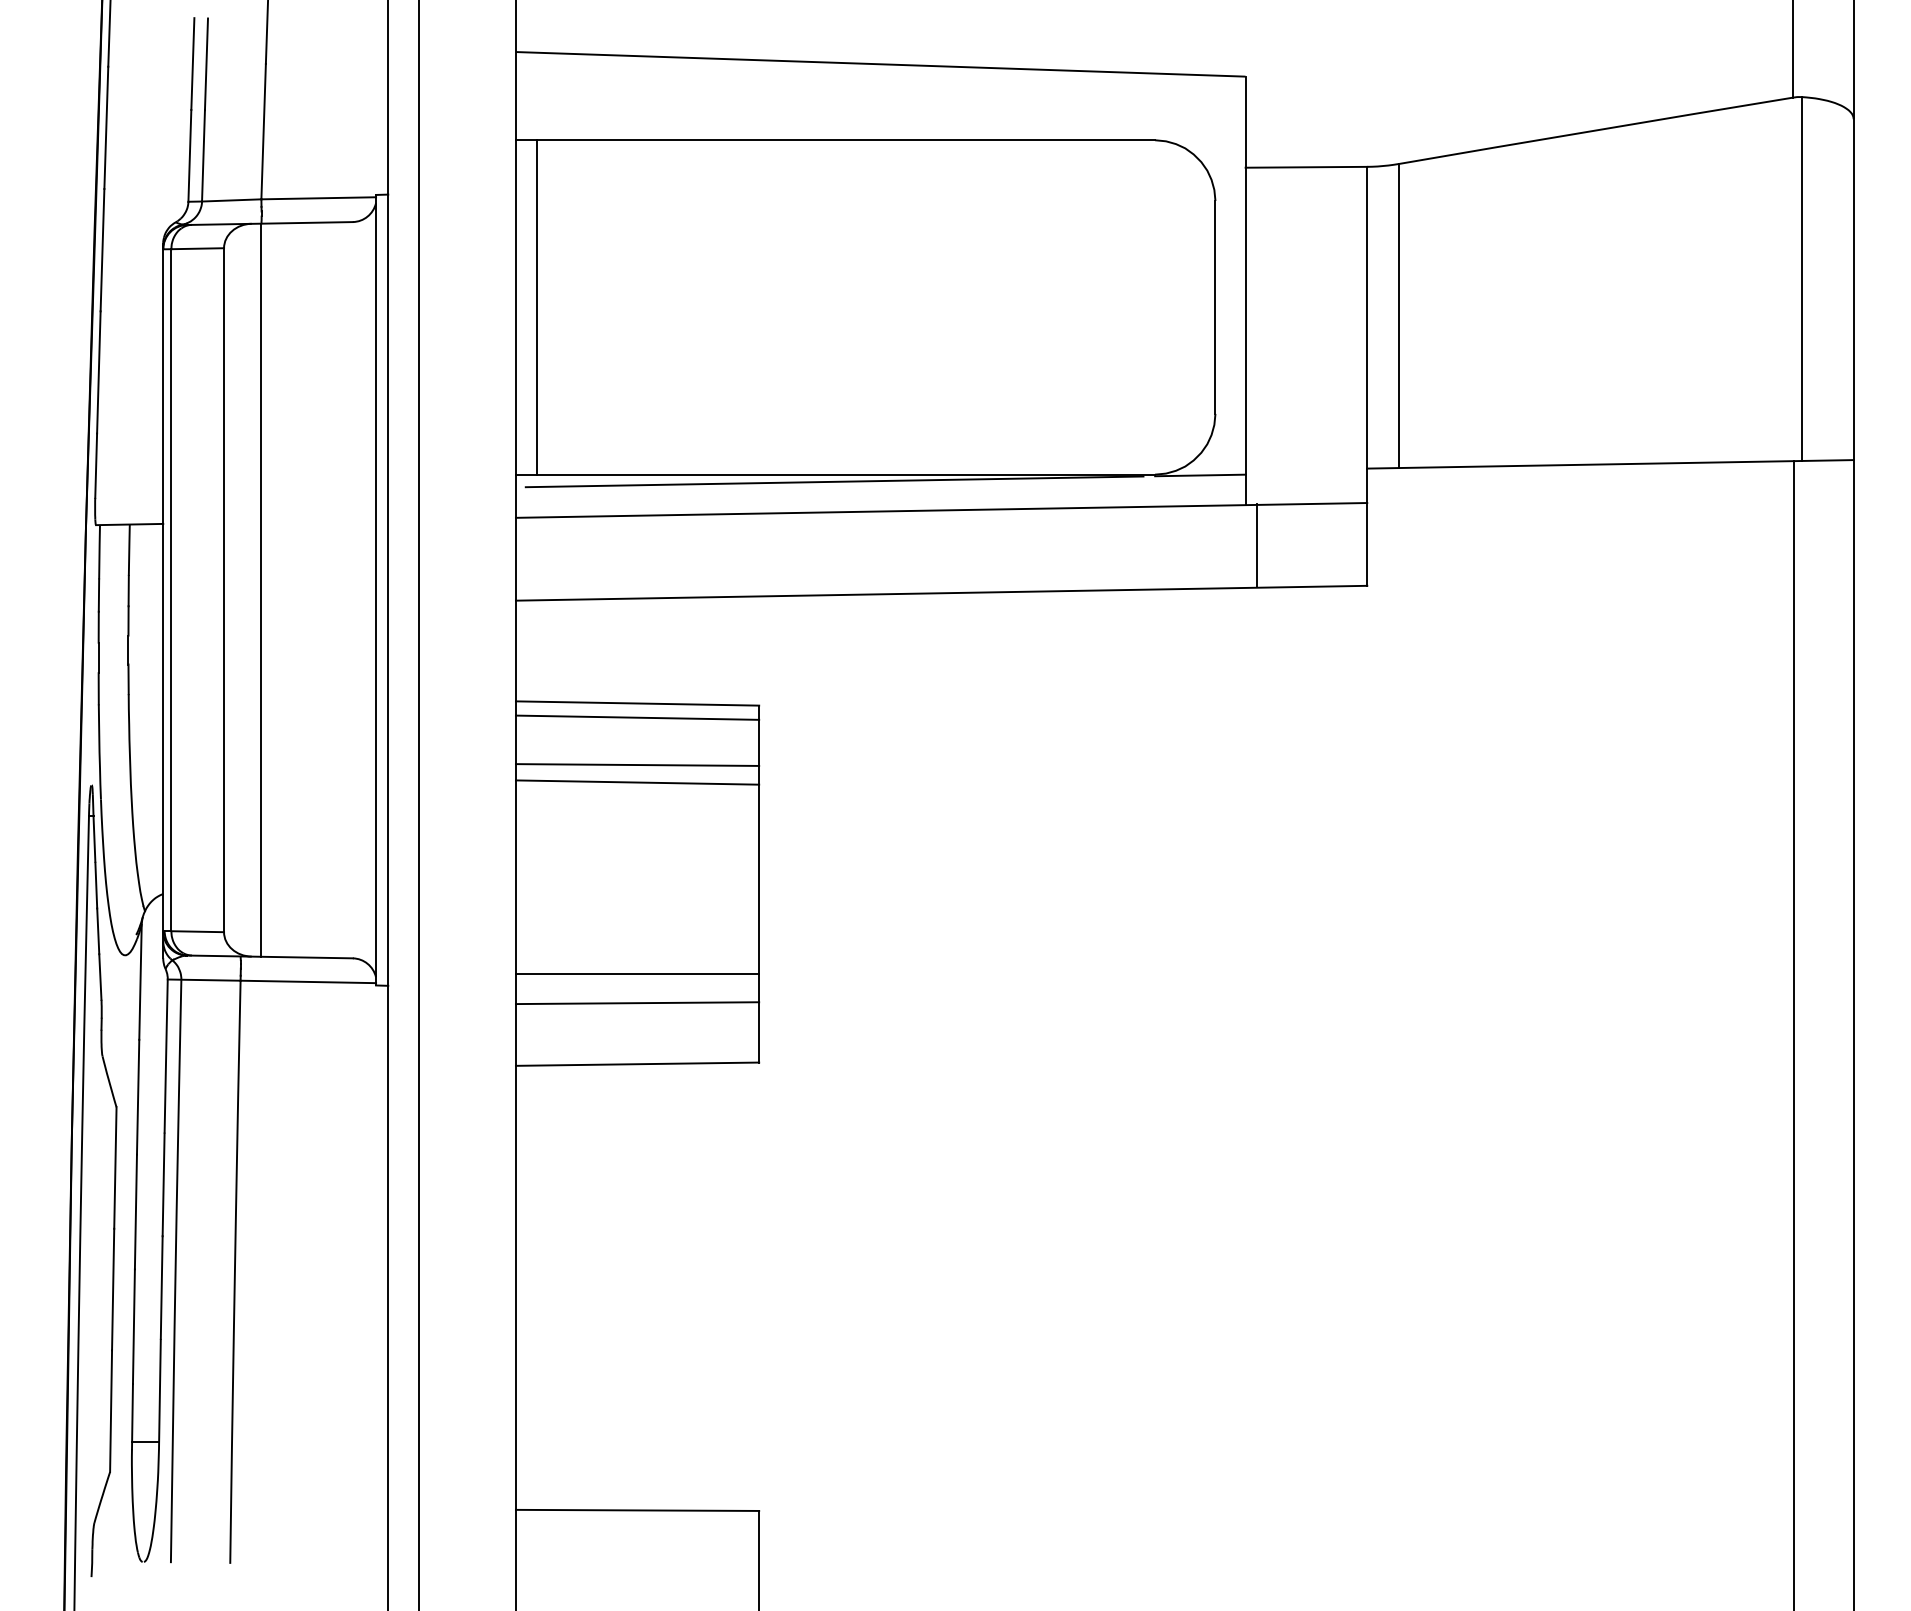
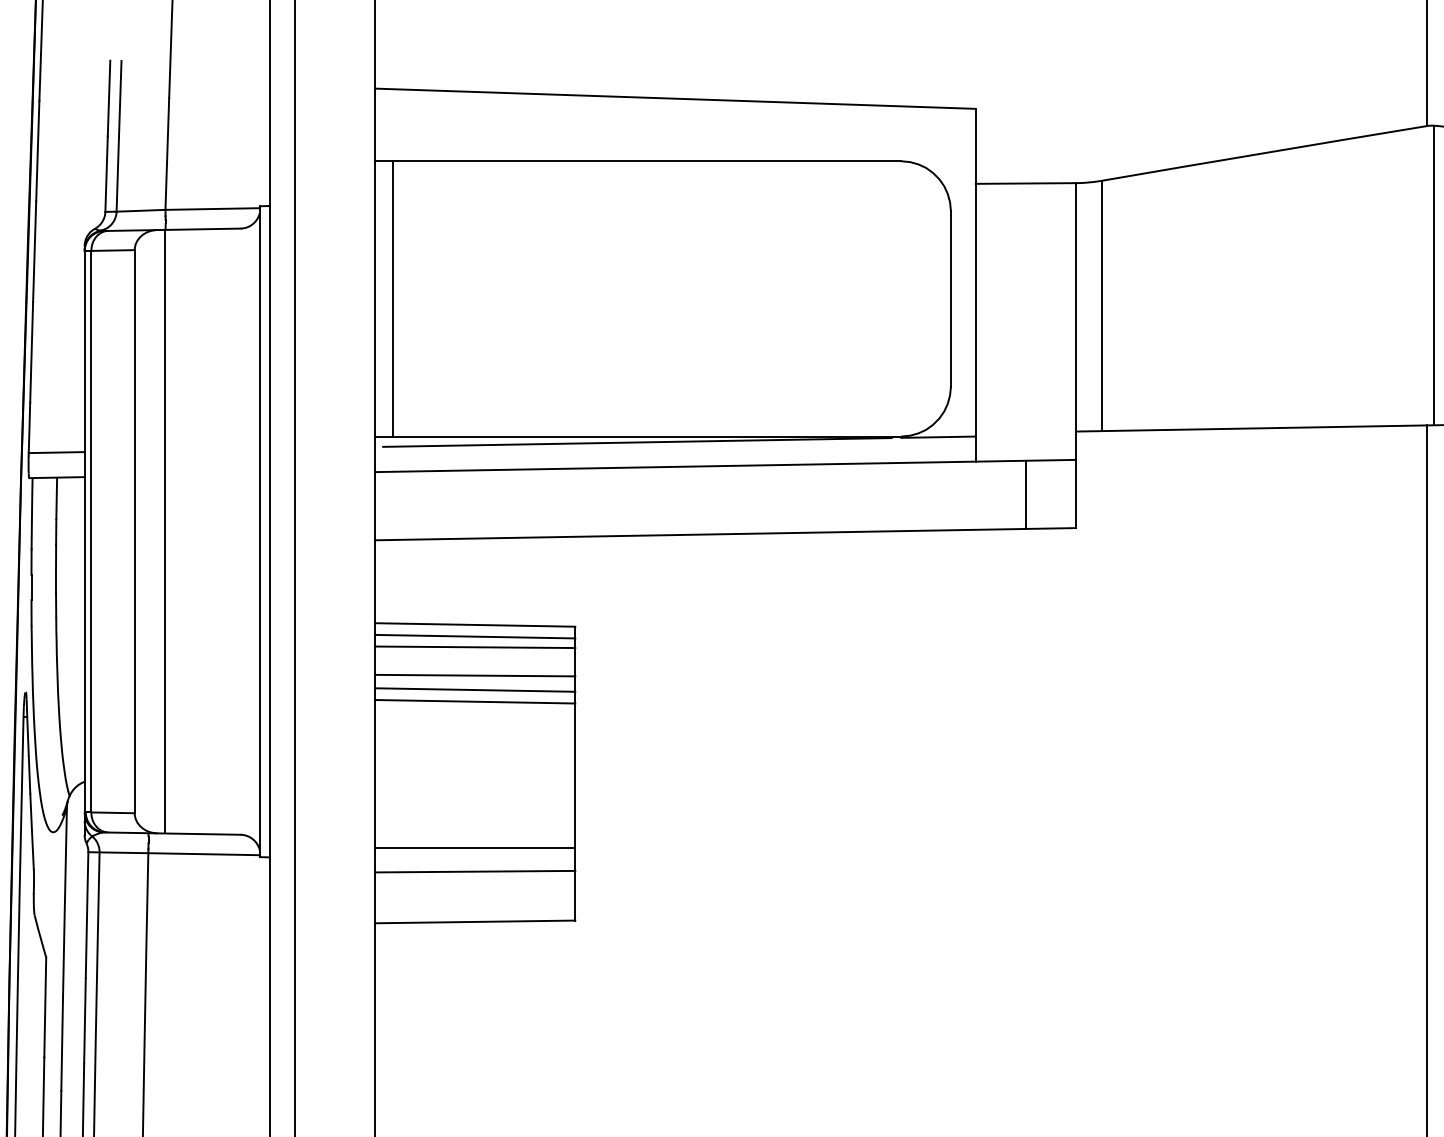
line: (129, 493) -> (56, 452), added
line: (1256, 544) -> (1025, 494), moved
line: (637, 730) -> (475, 647), added
line: (637, 796) -> (475, 701), added

